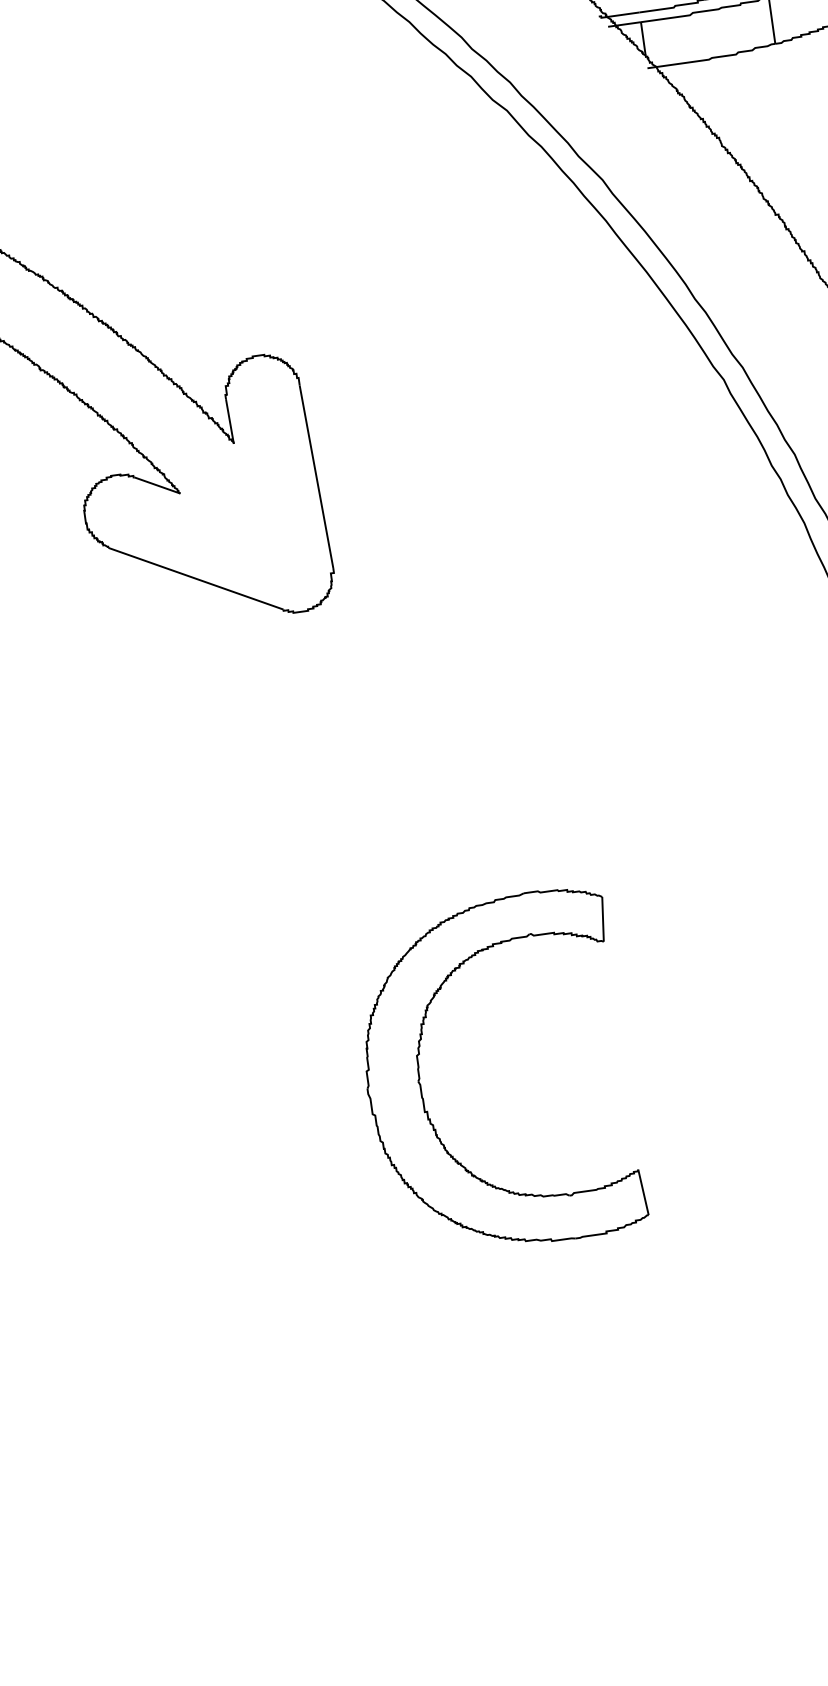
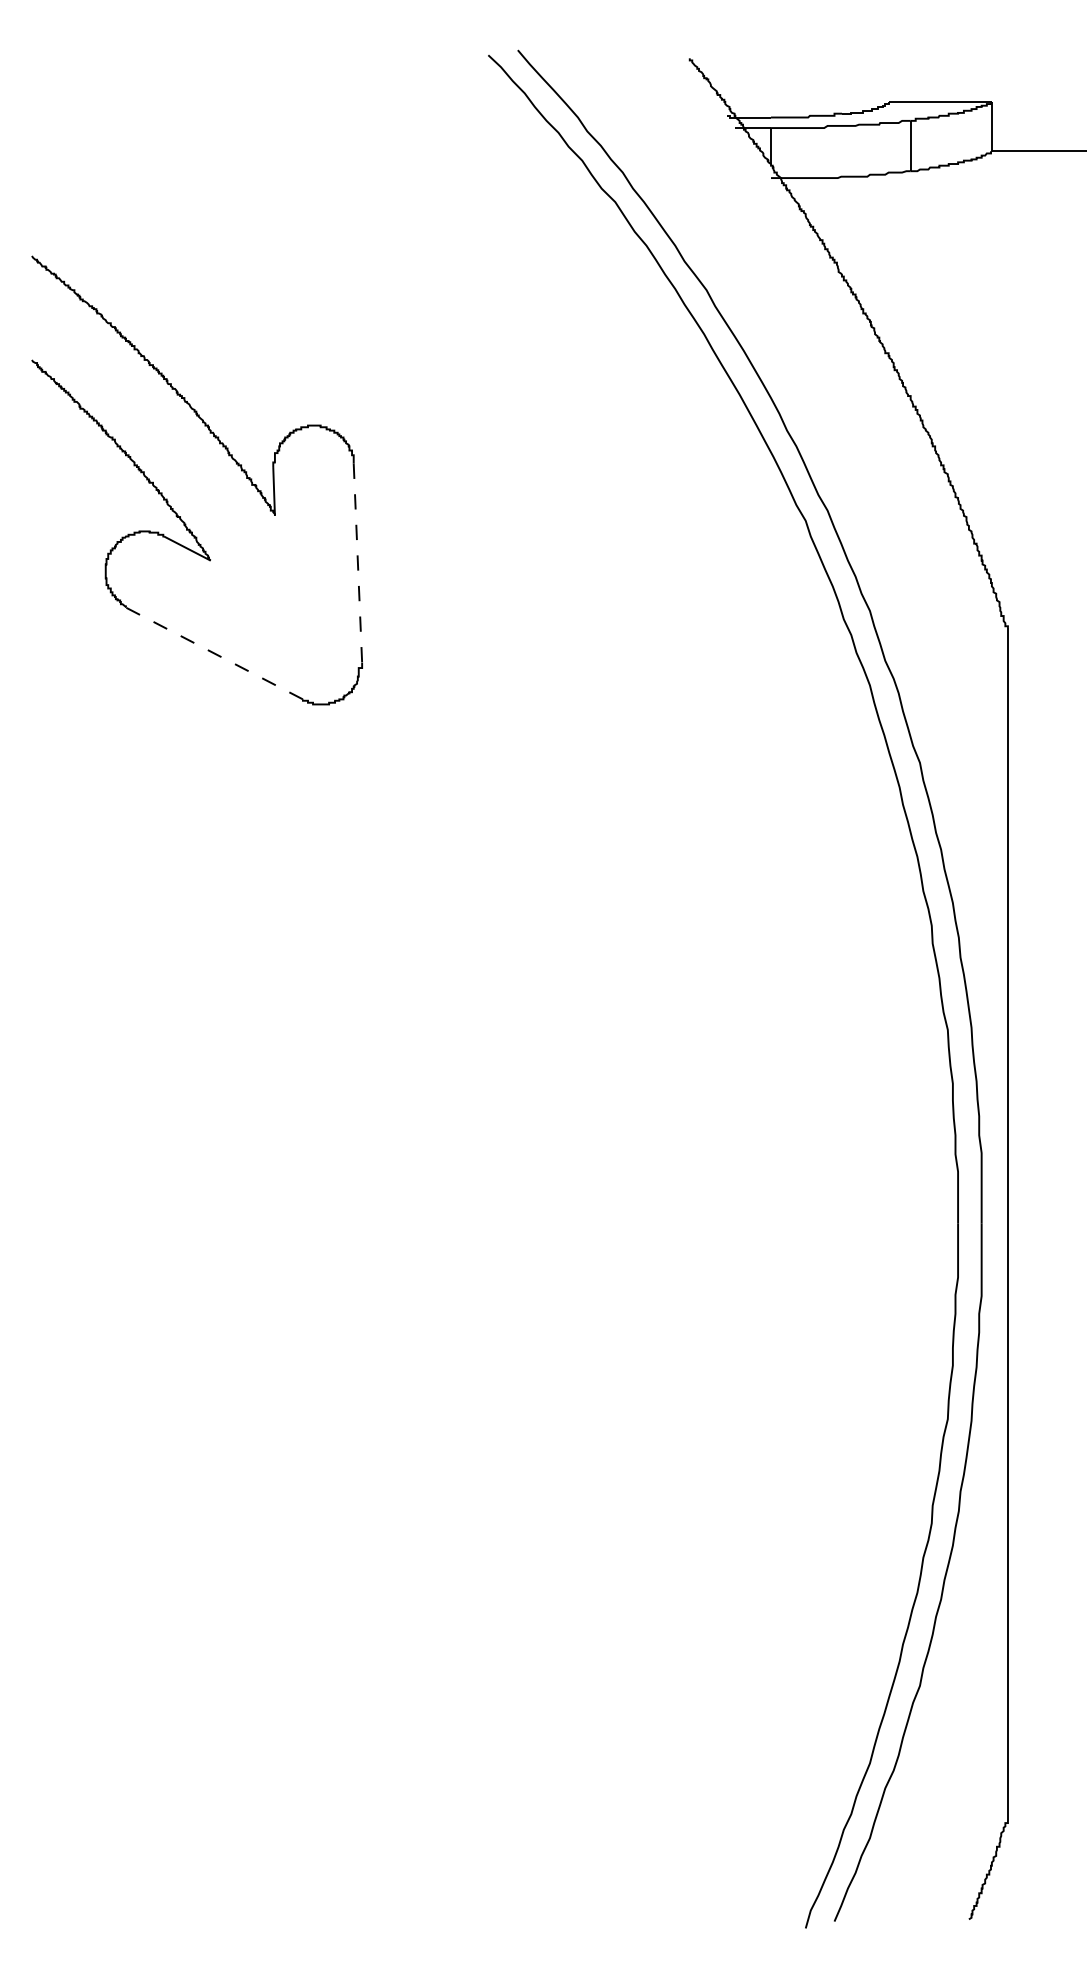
line: (316, 477) -> (357, 563), solid -> dashed
line: (195, 578) -> (214, 653), solid -> dashed
part: (421, 1084) -> (378, 1225), removed

